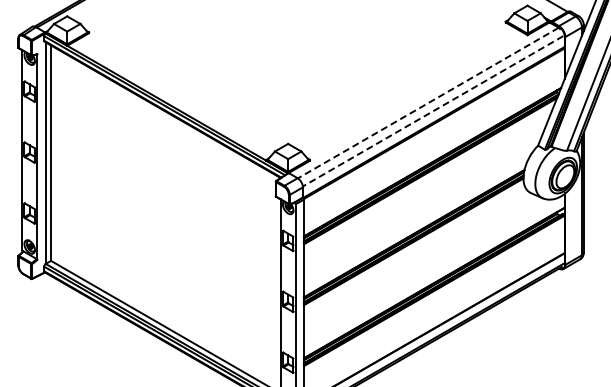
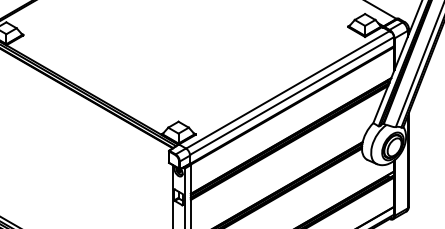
line: (428, 103) -> (287, 90), dashed -> solid
line: (432, 111) -> (291, 96), dashed -> solid

